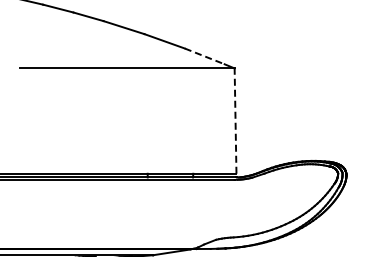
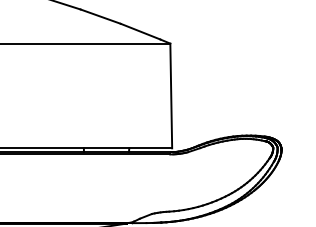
line: (205, 56) -> (141, 31), dashed -> solid
line: (235, 121) -> (171, 96), dashed -> solid

